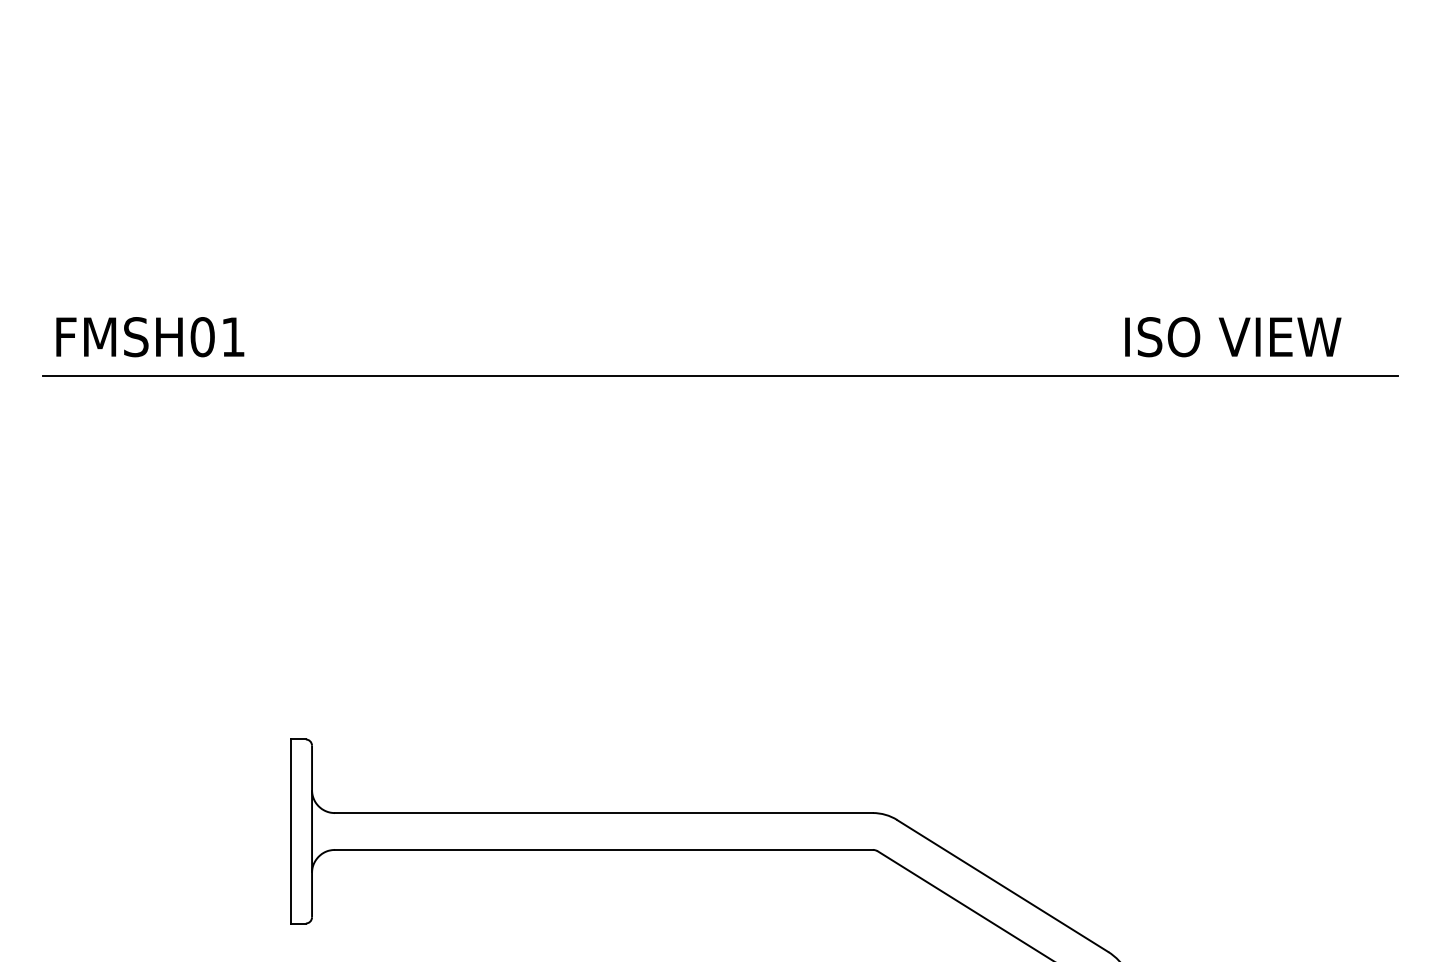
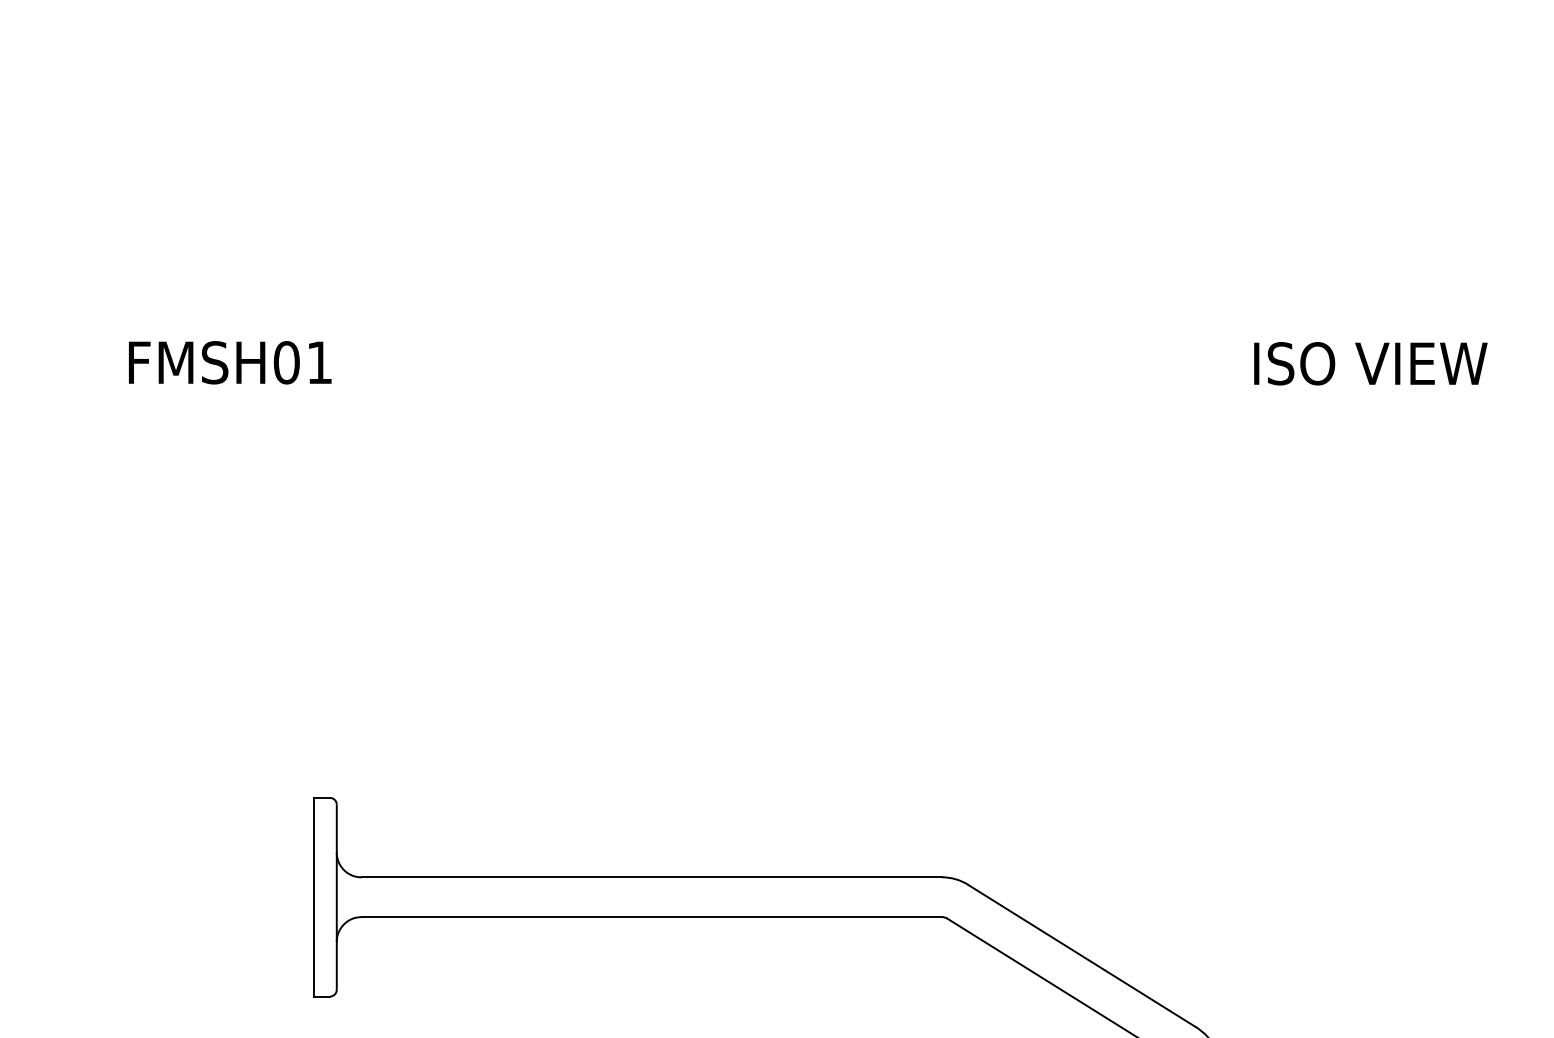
text: (150, 336) -> (230, 362), moved
text: (1232, 336) -> (1370, 363), moved
line: (720, 375) -> (777, 405), removed

